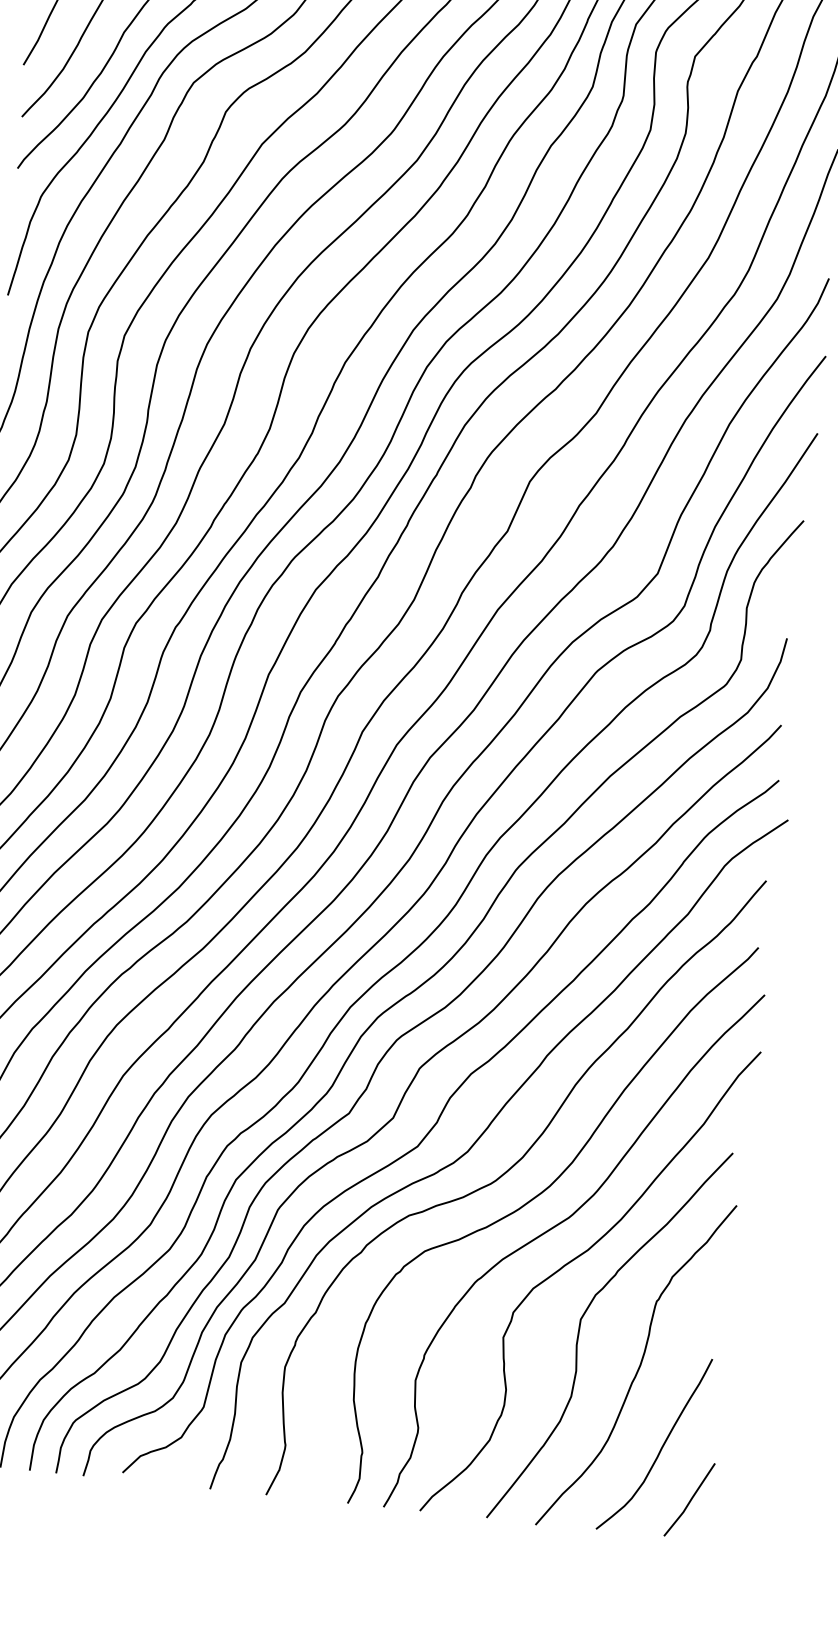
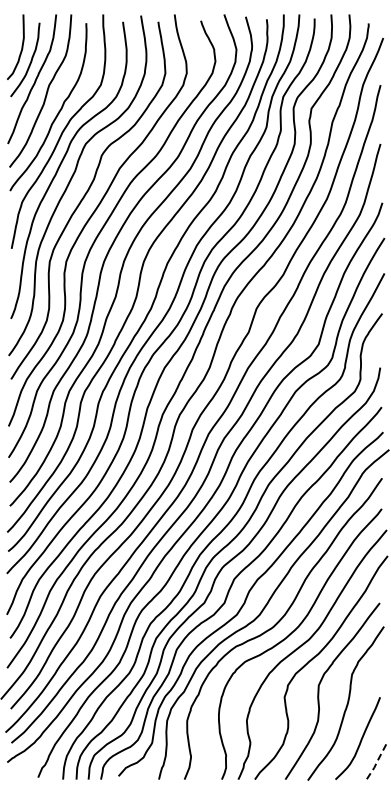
line: (689, 1500) -> (376, 762), solid -> dashed

